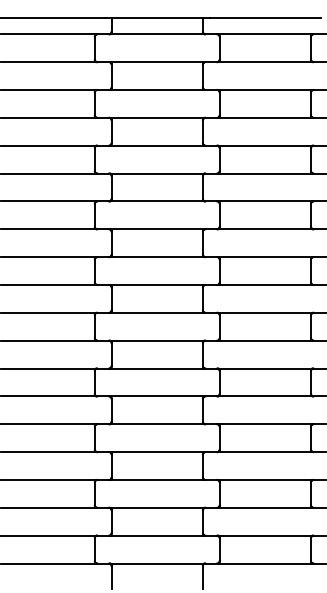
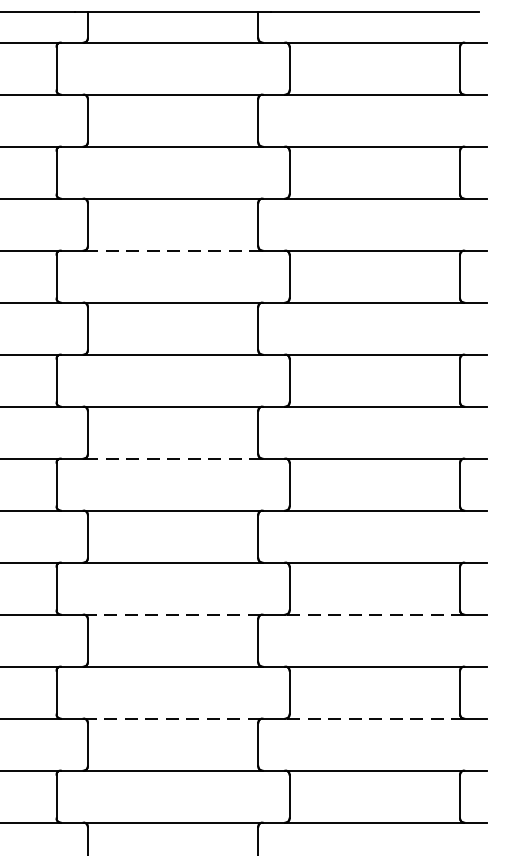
line: (157, 145) -> (173, 250), solid -> dashed
line: (157, 257) -> (173, 459), solid -> dashed
line: (157, 340) -> (173, 614), solid -> dashed
line: (265, 340) -> (375, 614), solid -> dashed
line: (157, 396) -> (173, 718), solid -> dashed
line: (265, 396) -> (375, 718), solid -> dashed

